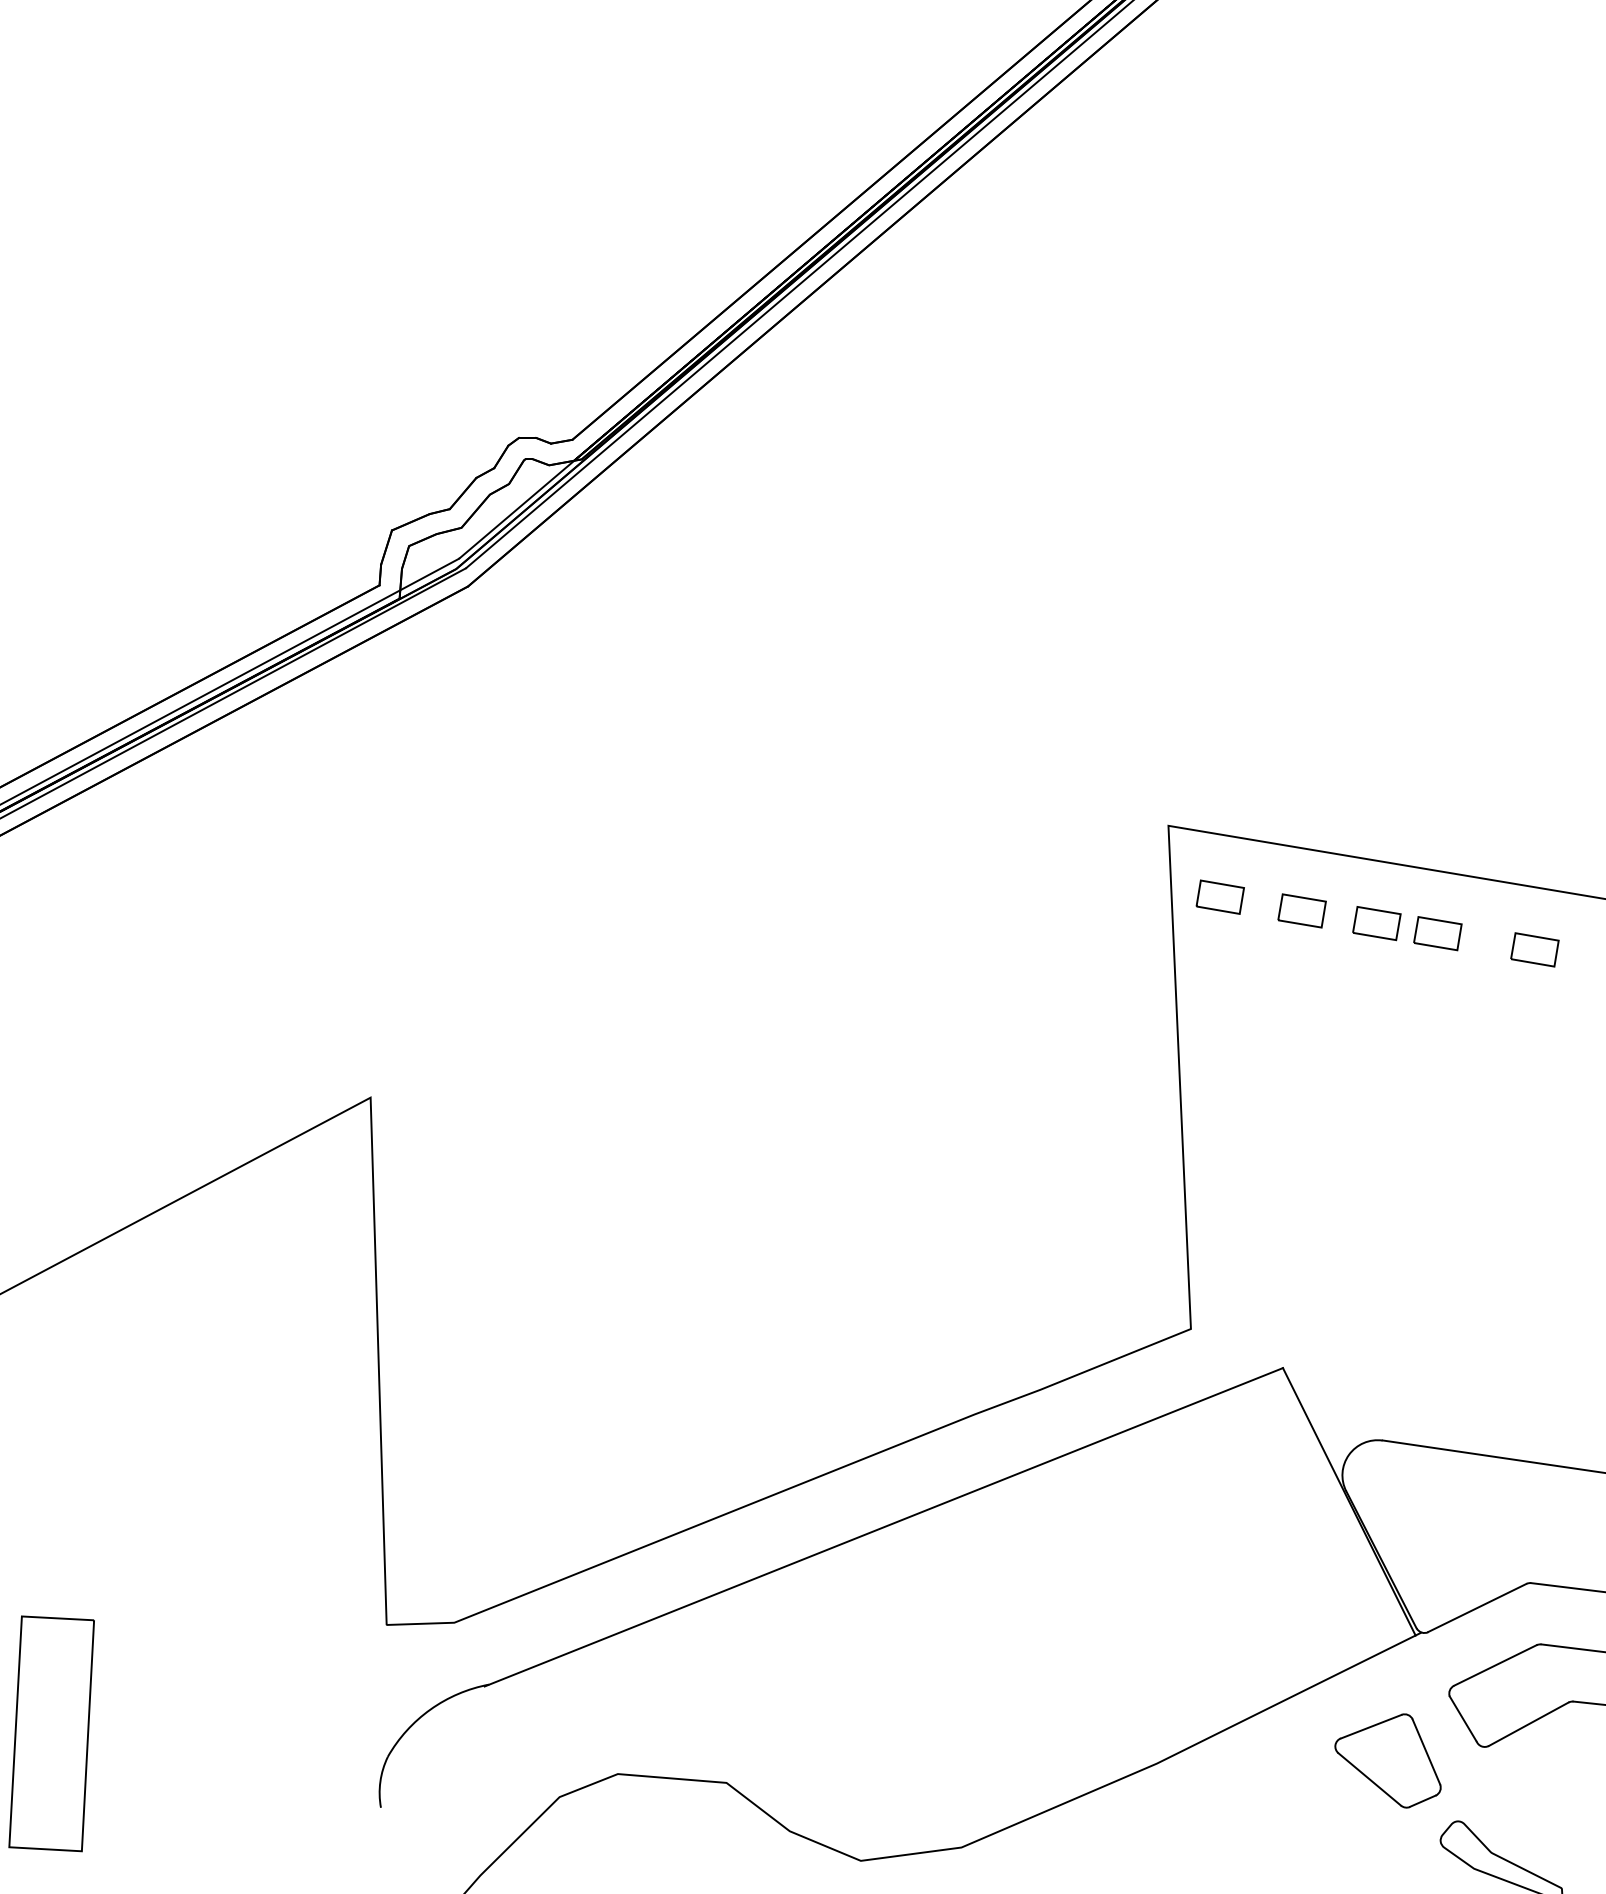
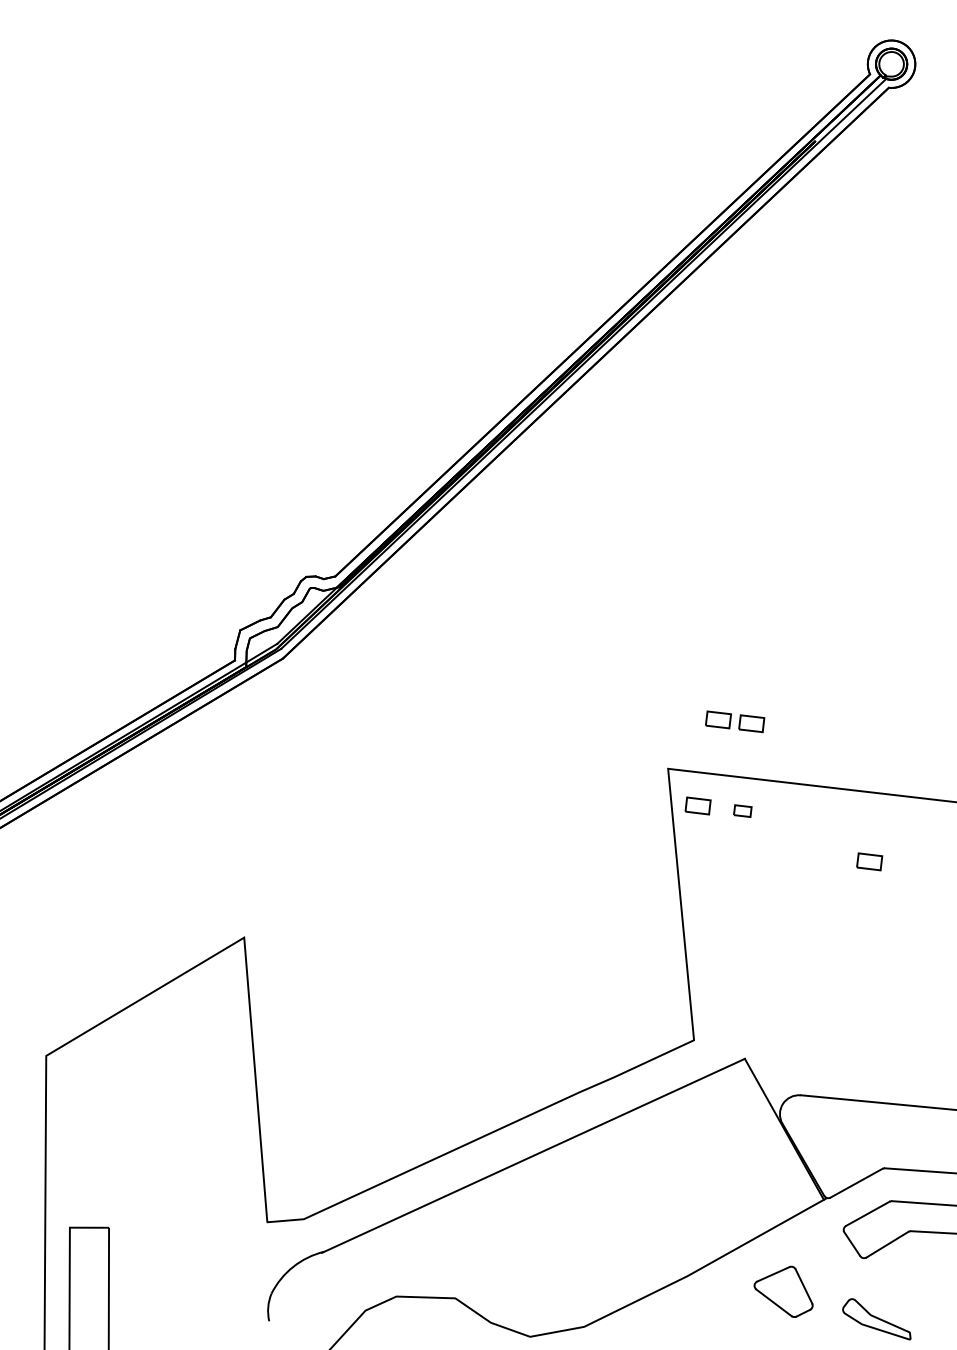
part: (1301, 909) -> (742, 810), size x0.7
part: (1408, 927) -> (735, 721), moved
part: (1534, 949) -> (869, 861), moved
part: (1388, 1759) -> (783, 1291), moved

